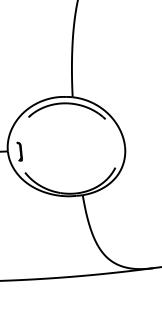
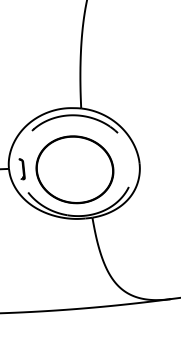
part: (66, 152) -> (74, 170), added

